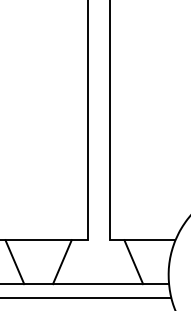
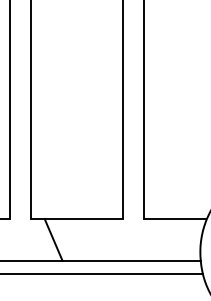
line: (61, 261) -> (98, 239), removed
line: (134, 261) -> (167, 239), removed

